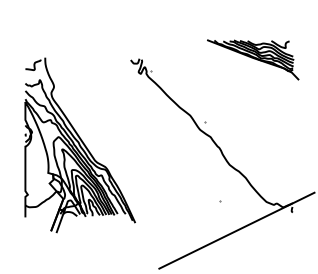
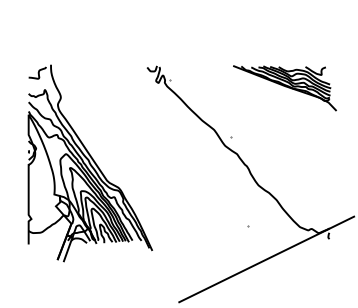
part: (252, 60) -> (284, 88), moved

